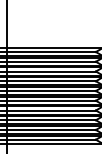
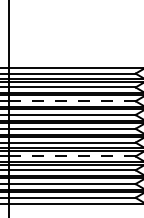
line: (51, 71) -> (72, 101), solid -> dashed
line: (51, 110) -> (72, 156), solid -> dashed

